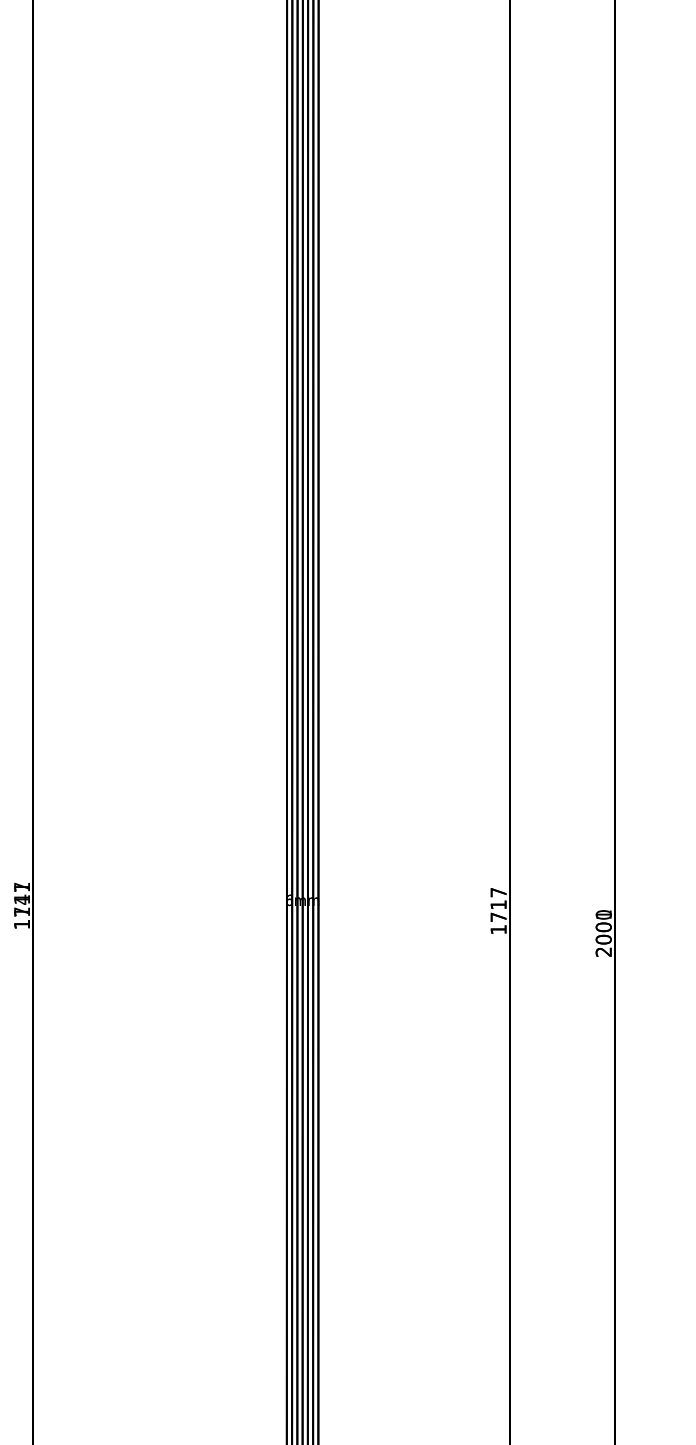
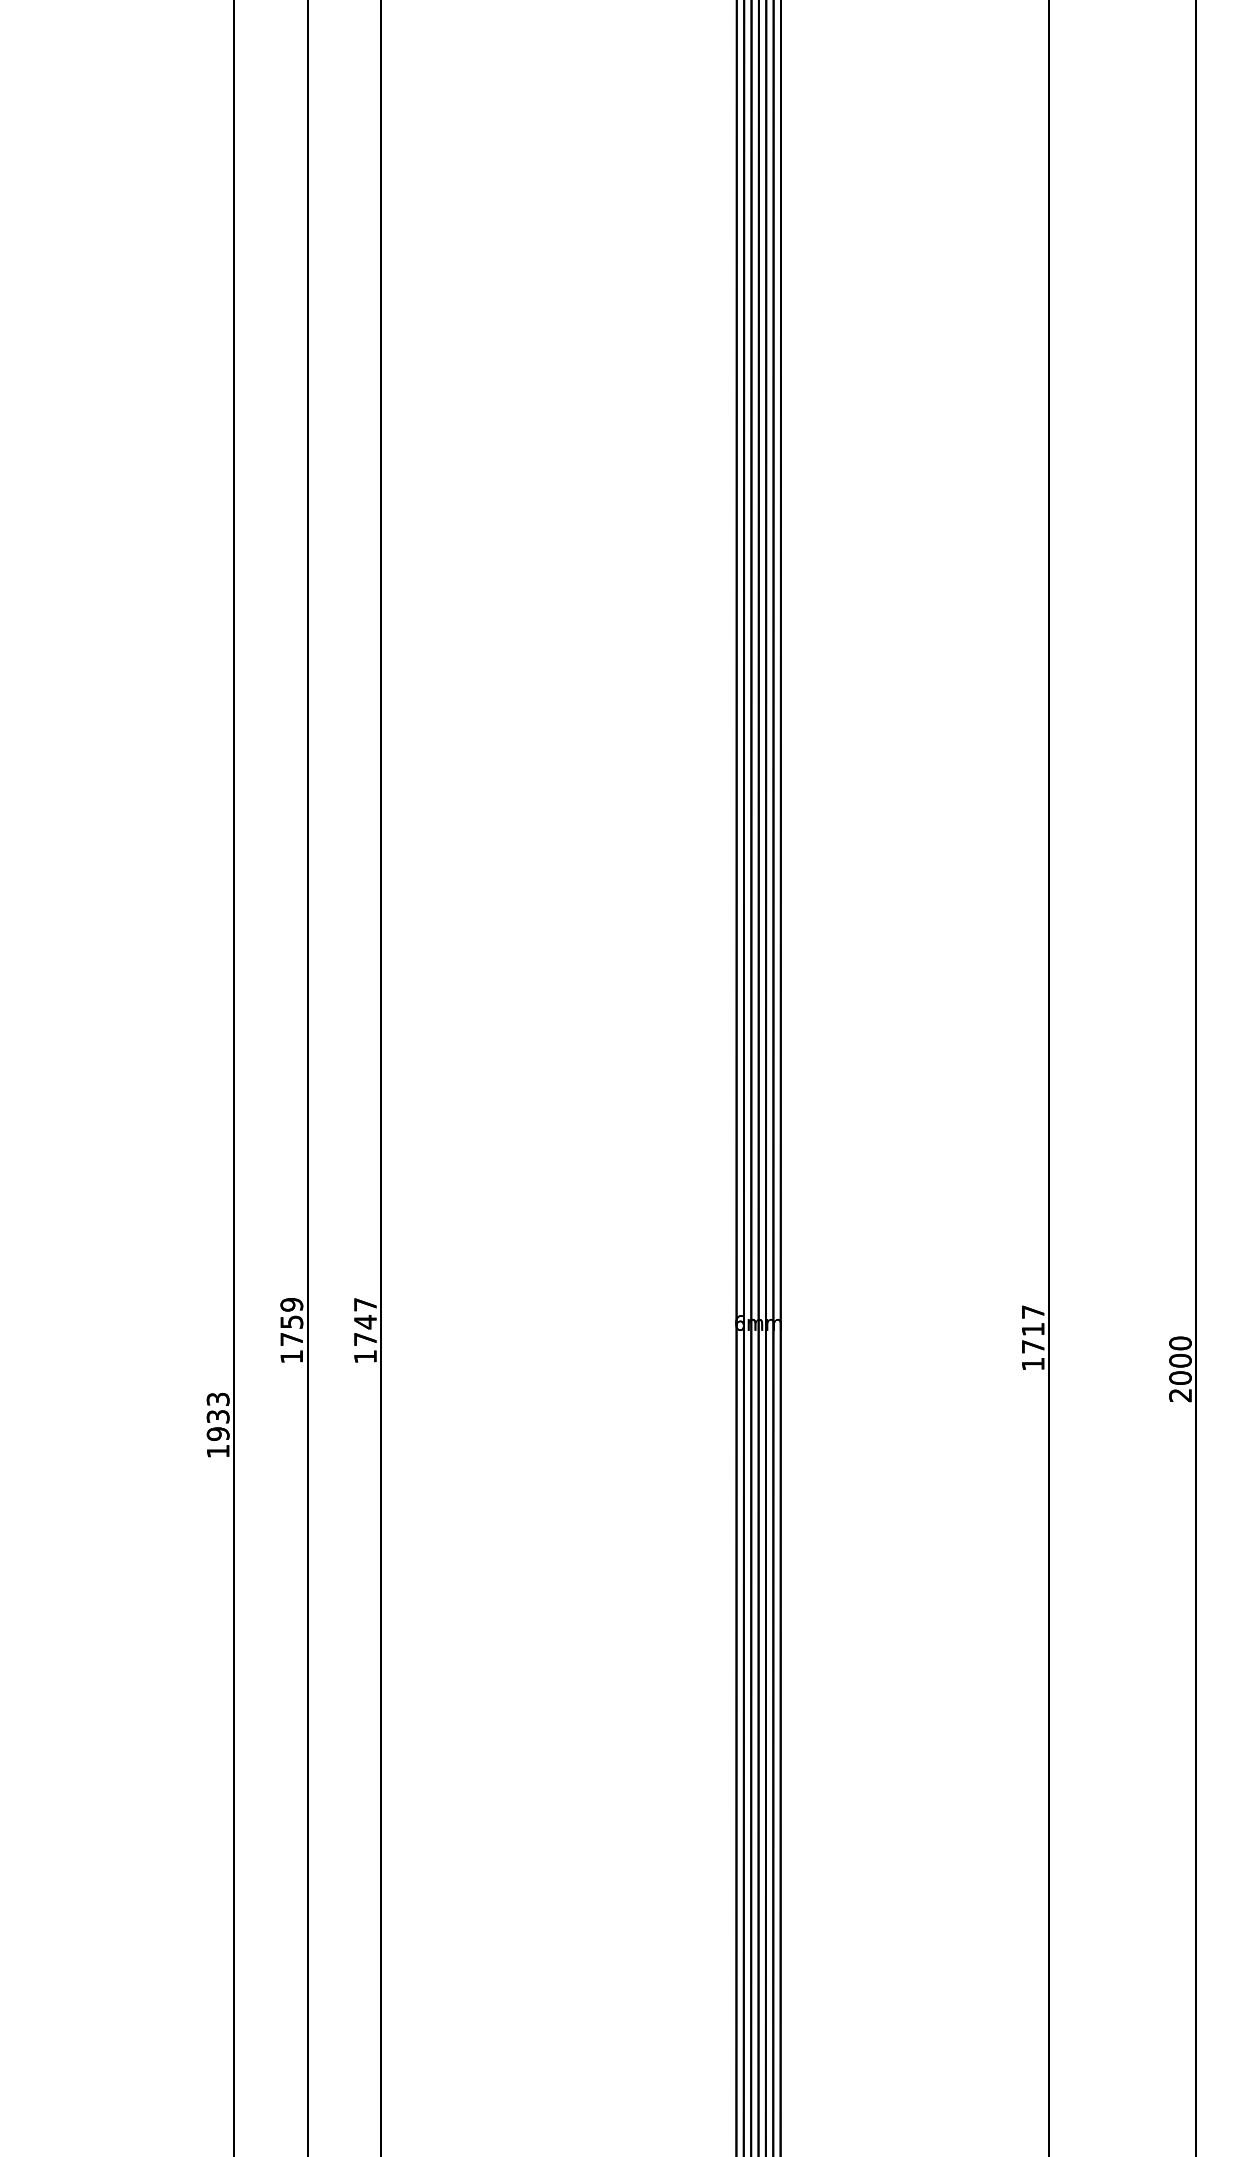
text: (22, 899) -> (365, 1321), 1111 -> 1747
text: (603, 914) -> (1180, 1343), 2001 -> 2000

